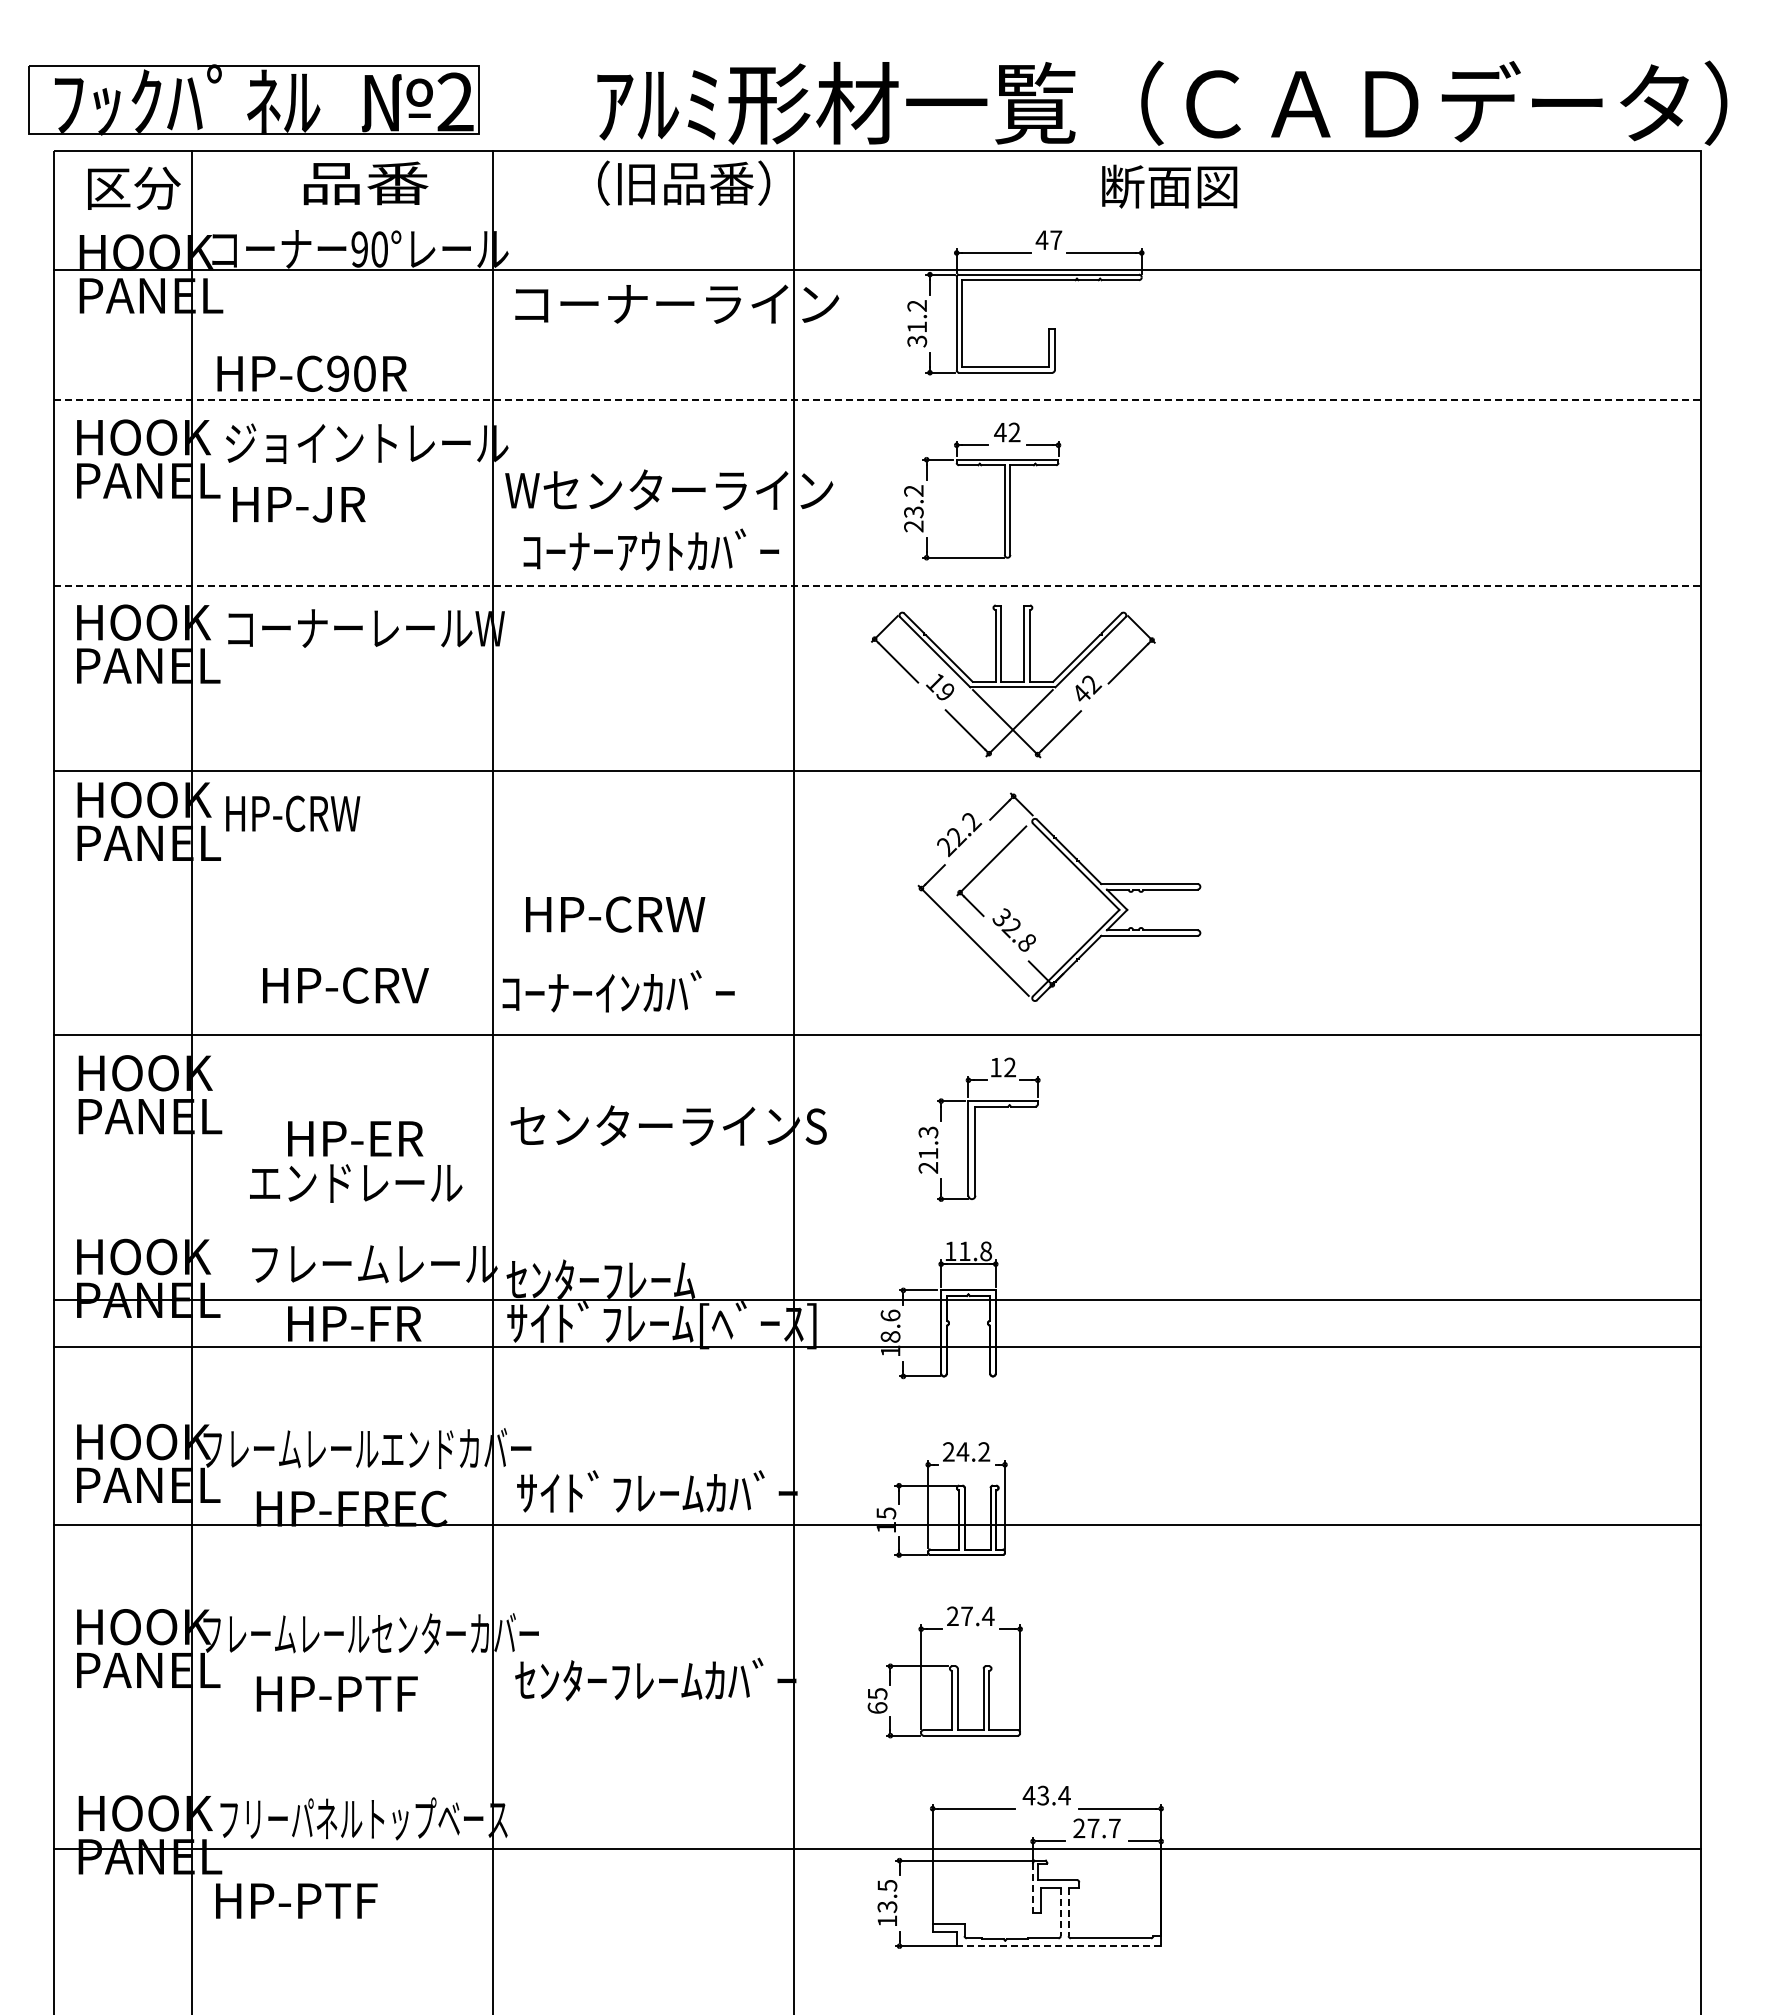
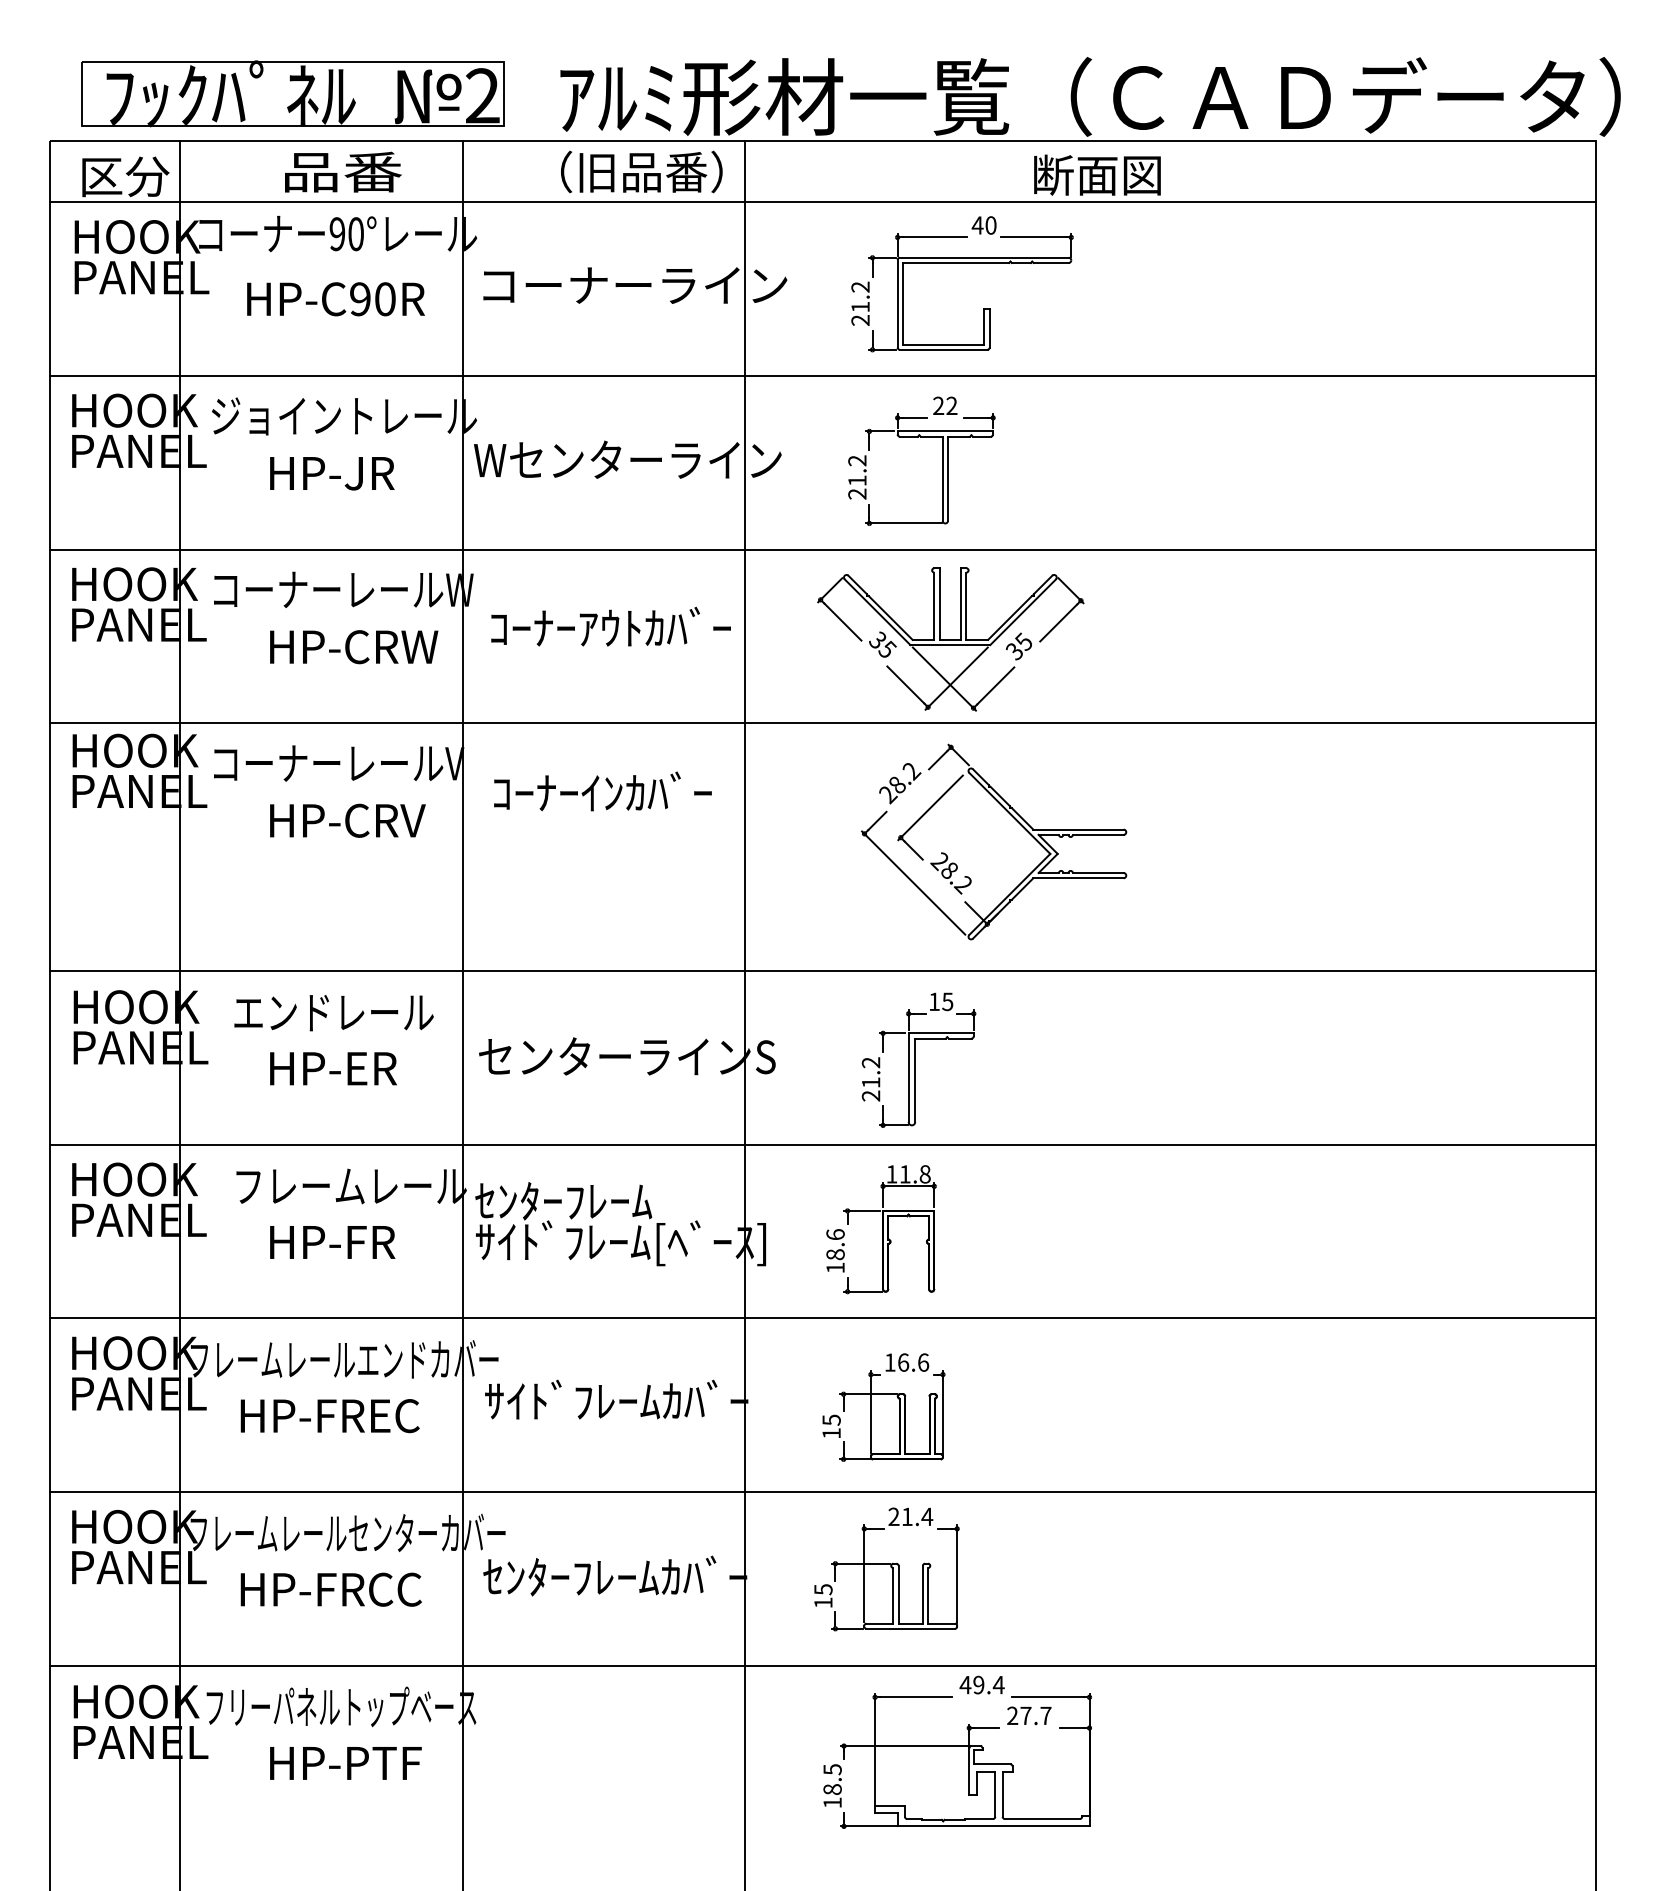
part: (253, 99) -> (293, 93), moved
text: (1056, 240) -> (991, 225), 47 -> 40
line: (876, 270) -> (822, 202), moved
text: (917, 341) -> (860, 320), 31.2 -> 21.2
text: (311, 373) -> (335, 298), moved
line: (877, 400) -> (823, 375), dashed -> solid
text: (1000, 432) -> (938, 405), 42 -> 22
text: (299, 504) -> (332, 473), moved
text: (913, 512) -> (857, 480), 23.2 -> 21.2
text: (651, 549) -> (611, 626), moved
line: (877, 585) -> (823, 549), dashed -> solid
text: (940, 686) -> (882, 644), 19 -> 35
text: (1087, 688) -> (1020, 646), 42 -> 35
text: (360, 813) -> (338, 763), HP-CRW -> コーナーレールV
text: (957, 837) -> (898, 785), 22.2 -> 28.2
text: (615, 914) -> (354, 647), moved
text: (1013, 930) -> (950, 873), 32.8 -> 28.2
text: (345, 985) -> (347, 820), moved
text: (618, 991) -> (602, 791), moved
text: (1009, 1067) -> (947, 1001), 12 -> 15
text: (928, 1132) -> (871, 1062), 21.3 -> 21.2
text: (356, 1183) -> (334, 1013), moved
line: (876, 1299) -> (822, 1144), moved
line: (876, 1346) -> (822, 1318), moved
text: (966, 1451) -> (906, 1362), 24.2 -> 16.6
line: (876, 1524) -> (822, 1491), moved
text: (966, 1615) -> (906, 1516), 27.4 -> 21.4
text: (396, 1693) -> (371, 1589), HP-PTF -> HP-FRCC
text: (877, 1707) -> (823, 1602), 65 -> 15
text: (1042, 1795) -> (978, 1684), 43.4 -> 49.4
line: (876, 1849) -> (822, 1666), moved
line: (1033, 1887) -> (969, 1771), dashed -> solid
text: (296, 1900) -> (345, 1762), moved
text: (887, 1907) -> (832, 1790), 13.5 -> 18.5
line: (1060, 1912) -> (995, 1794), dashed -> solid
line: (1068, 1912) -> (1002, 1794), dashed -> solid
line: (1058, 1946) -> (993, 1826), dashed -> solid

